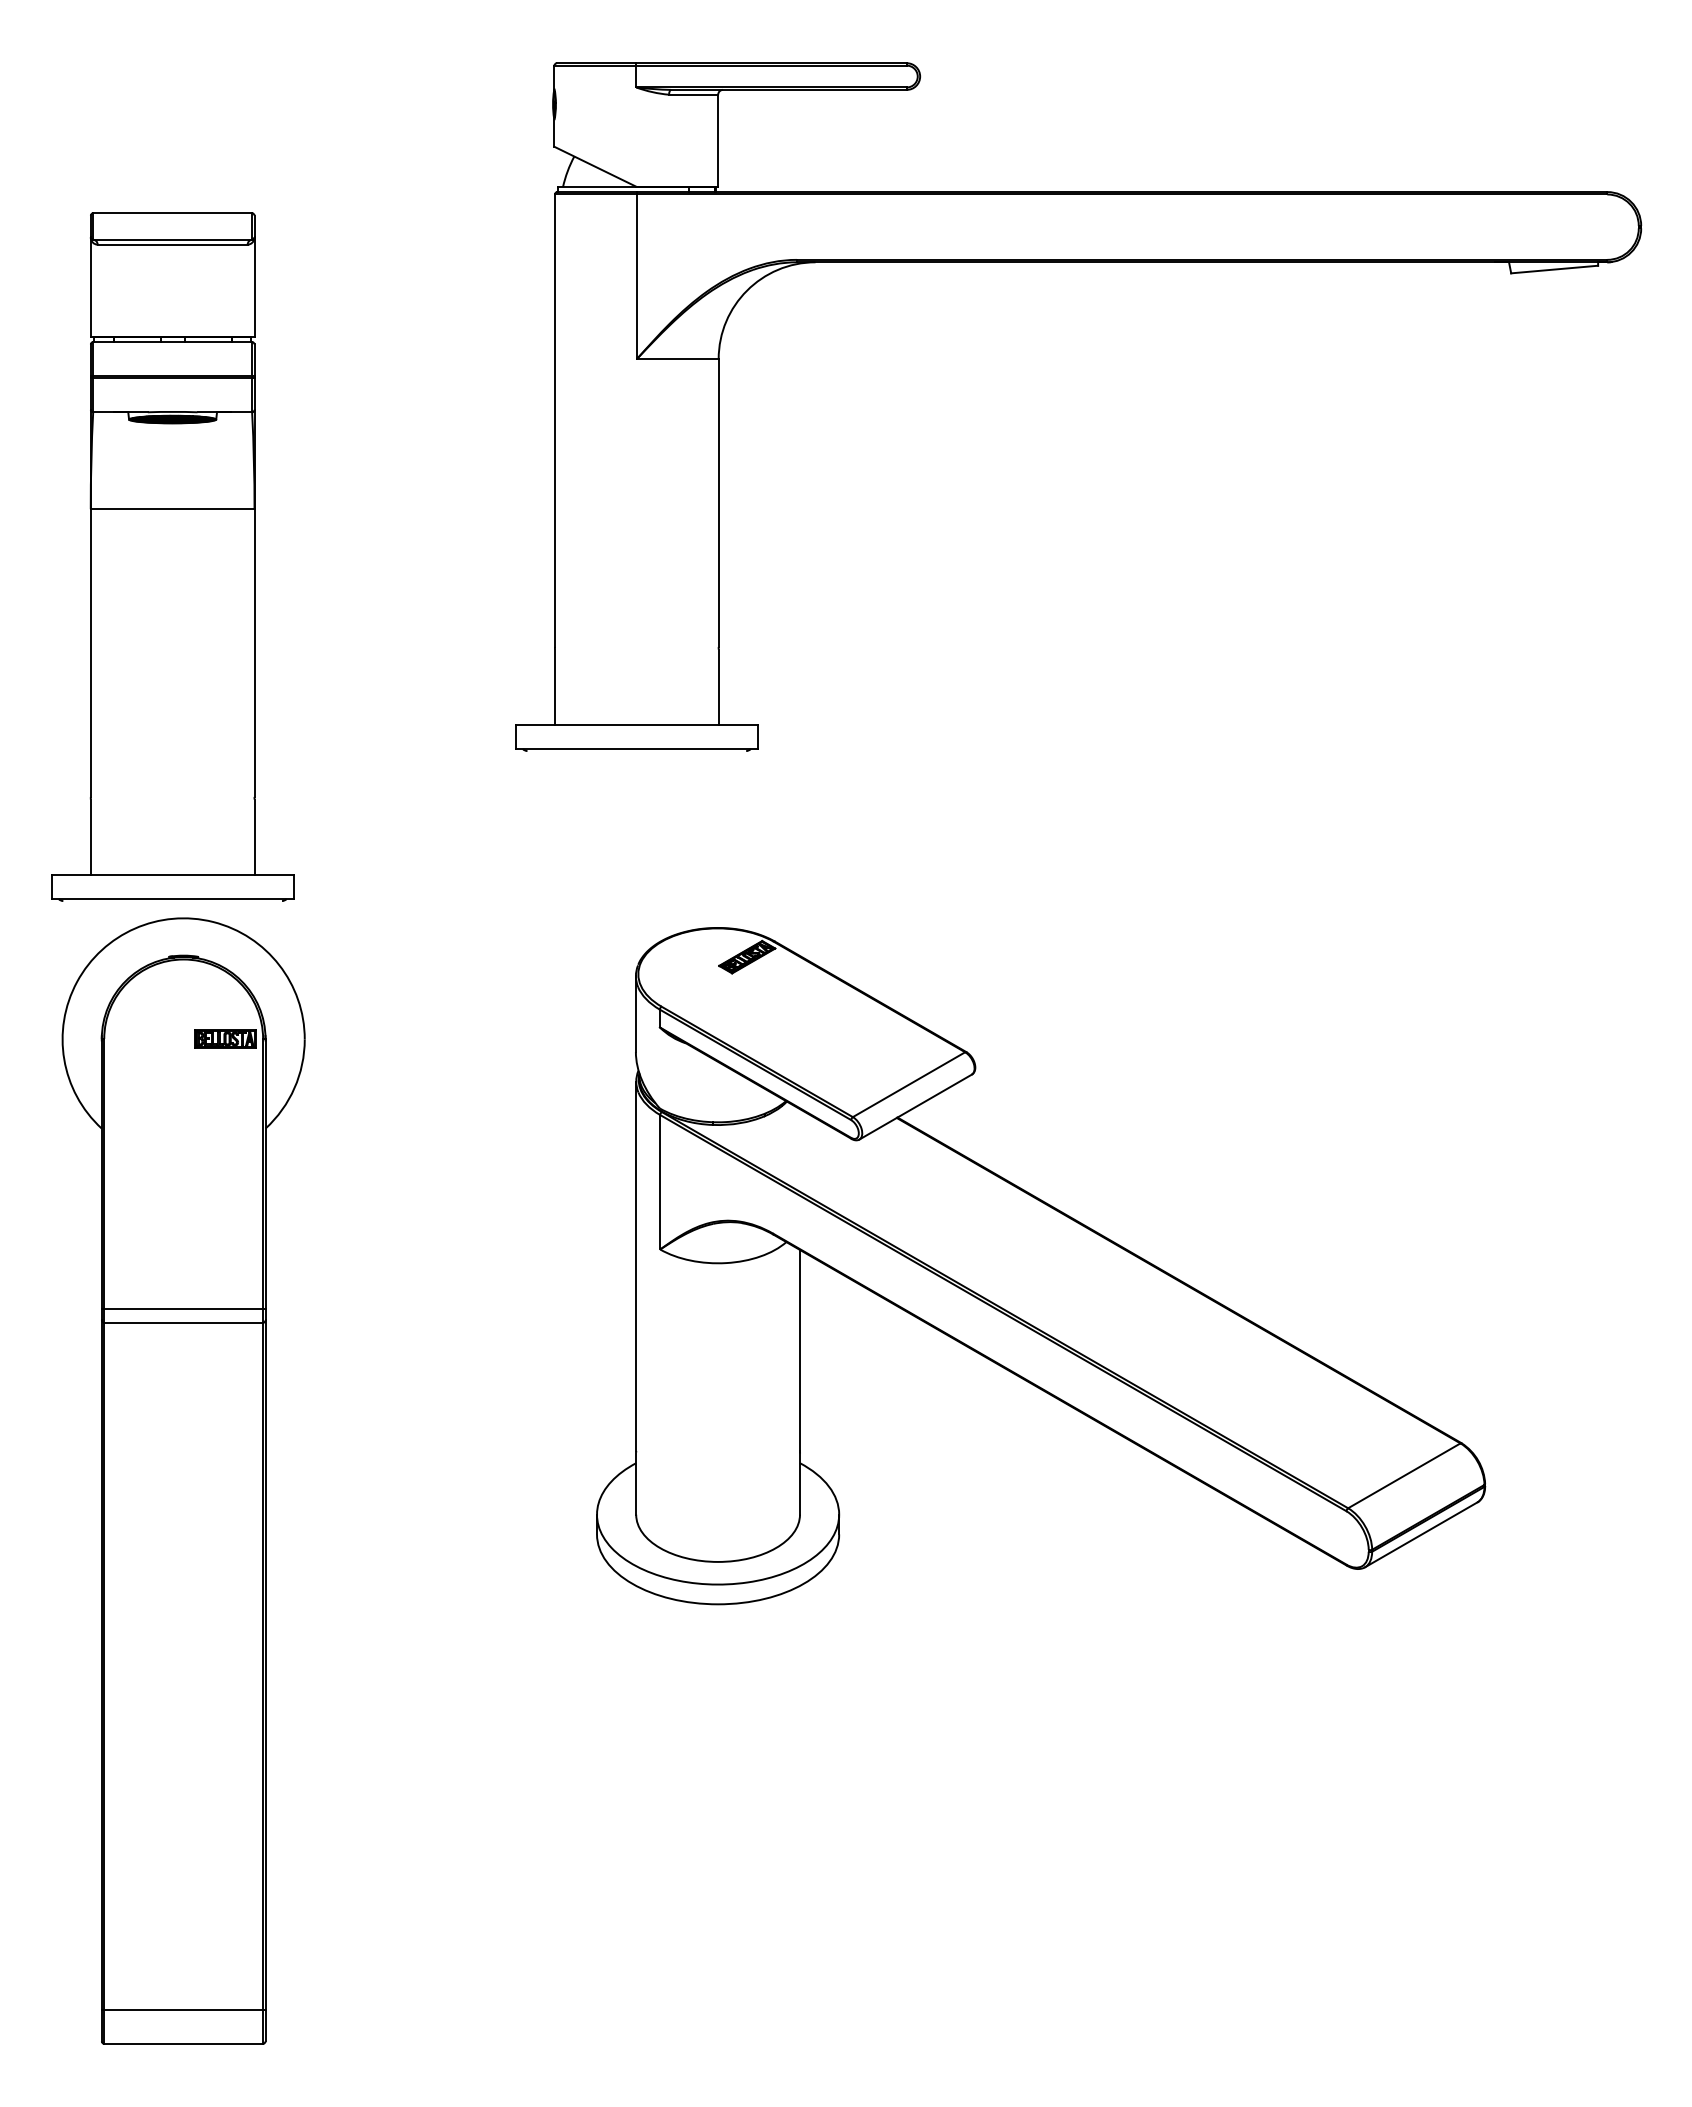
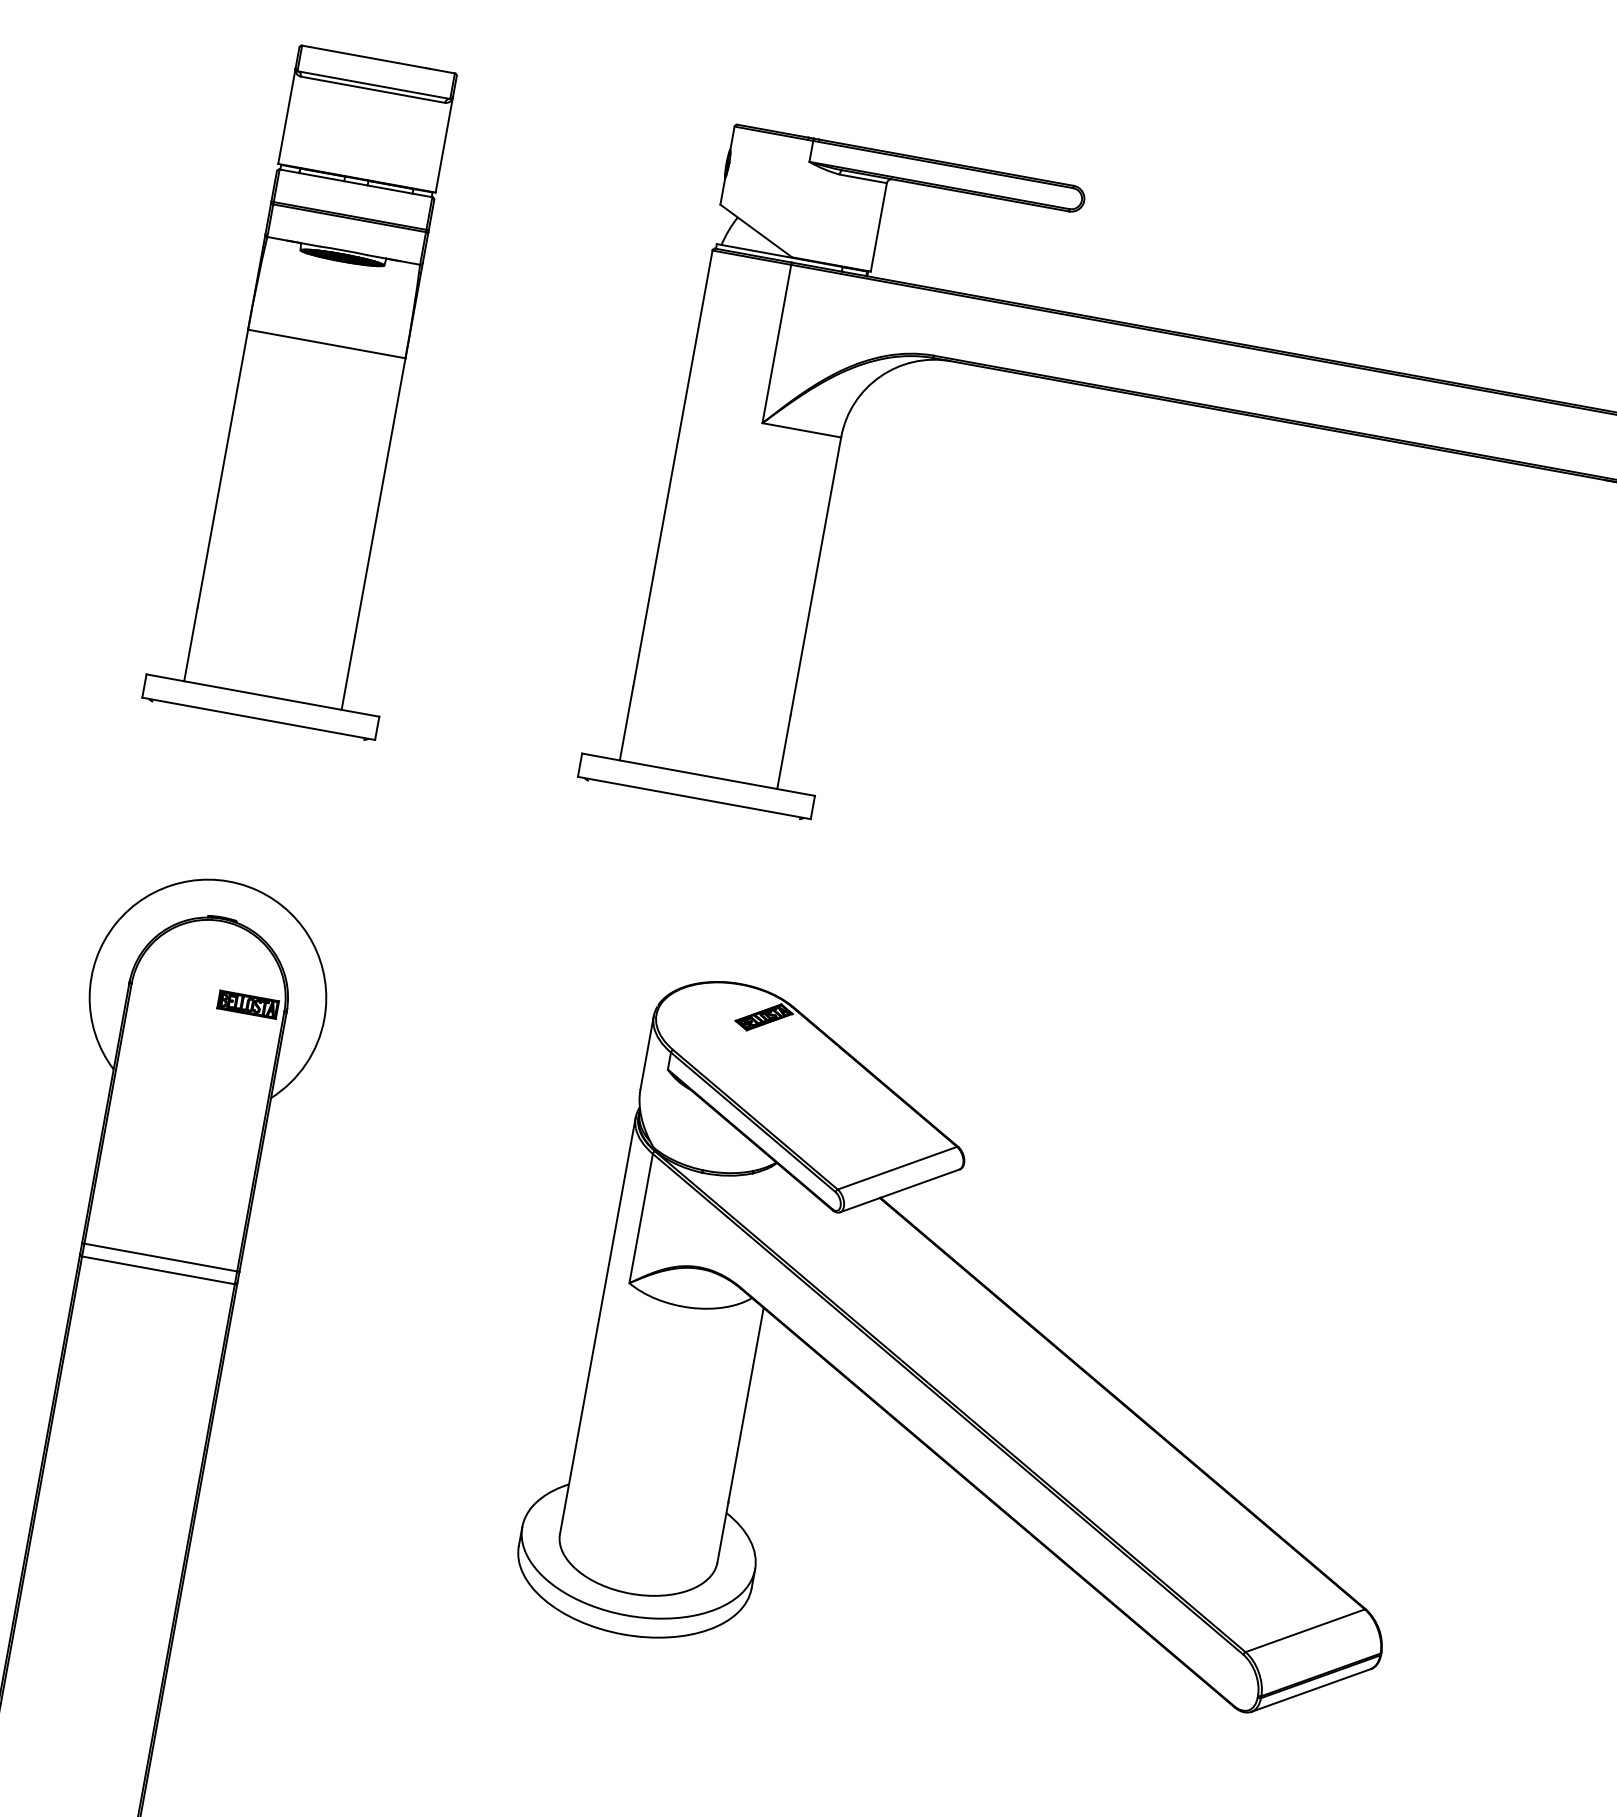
part: (172, 556) -> (318, 389), moved

